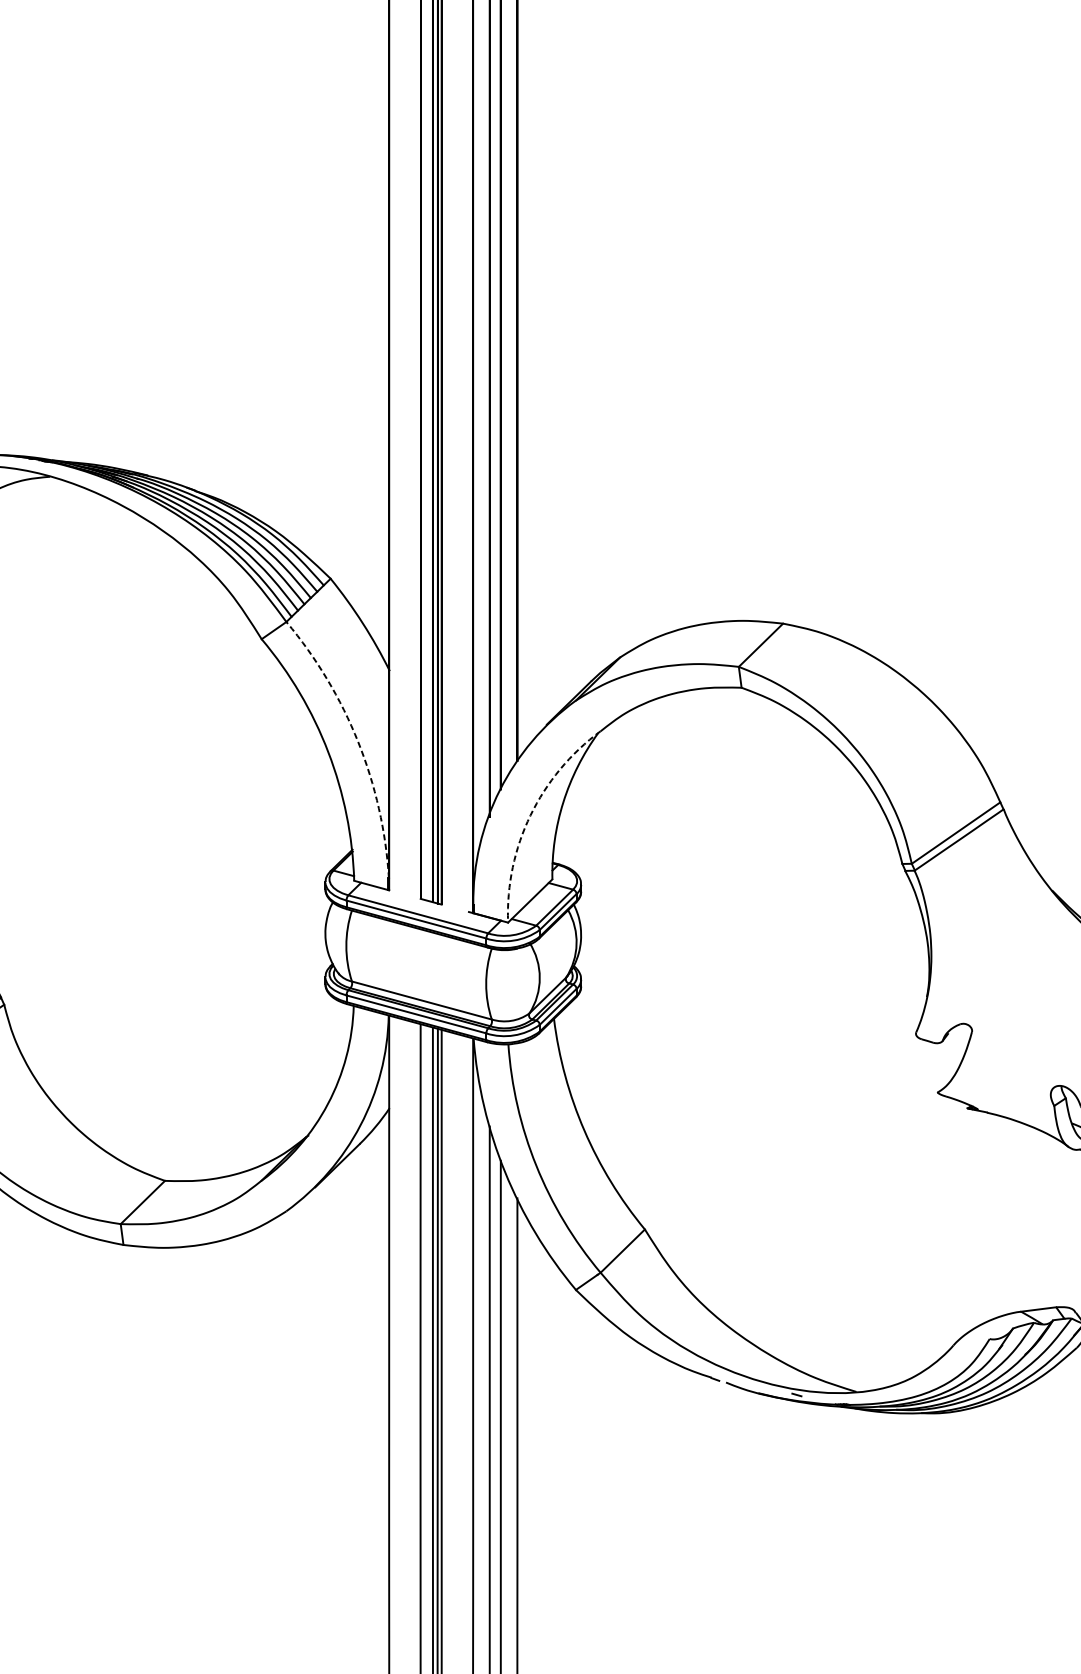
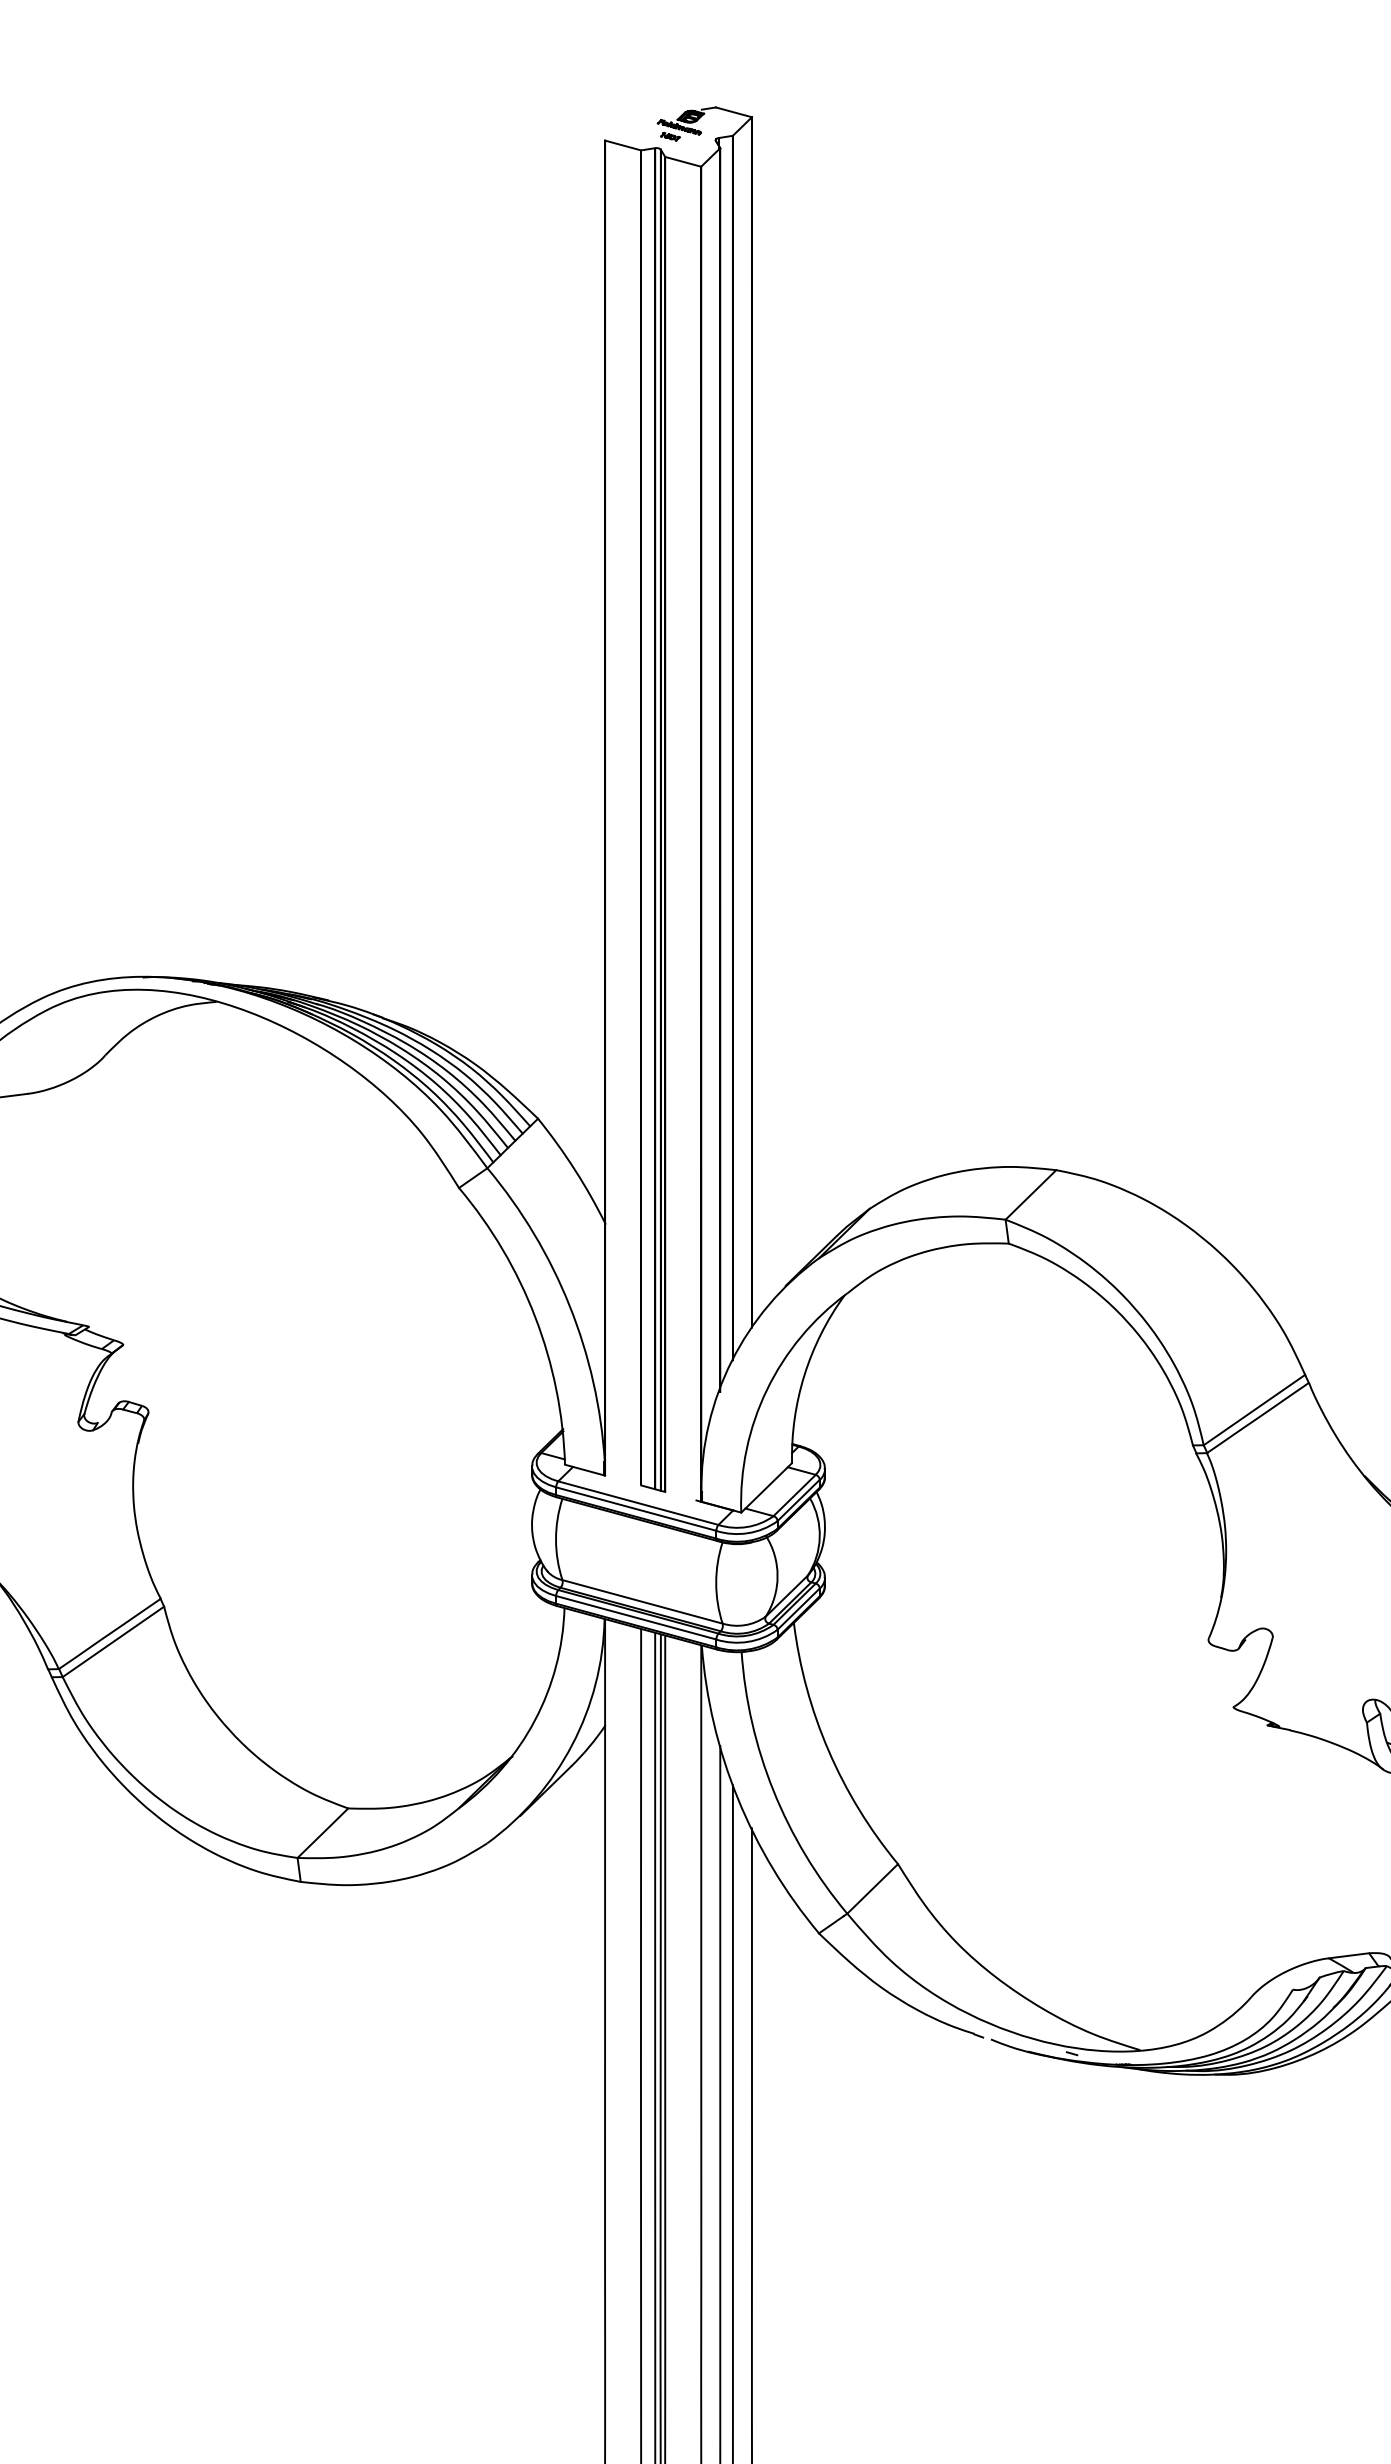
arc: (358, 741) -> (569, 1305), dashed -> solid
arc: (530, 815) -> (767, 1389), dashed -> solid

